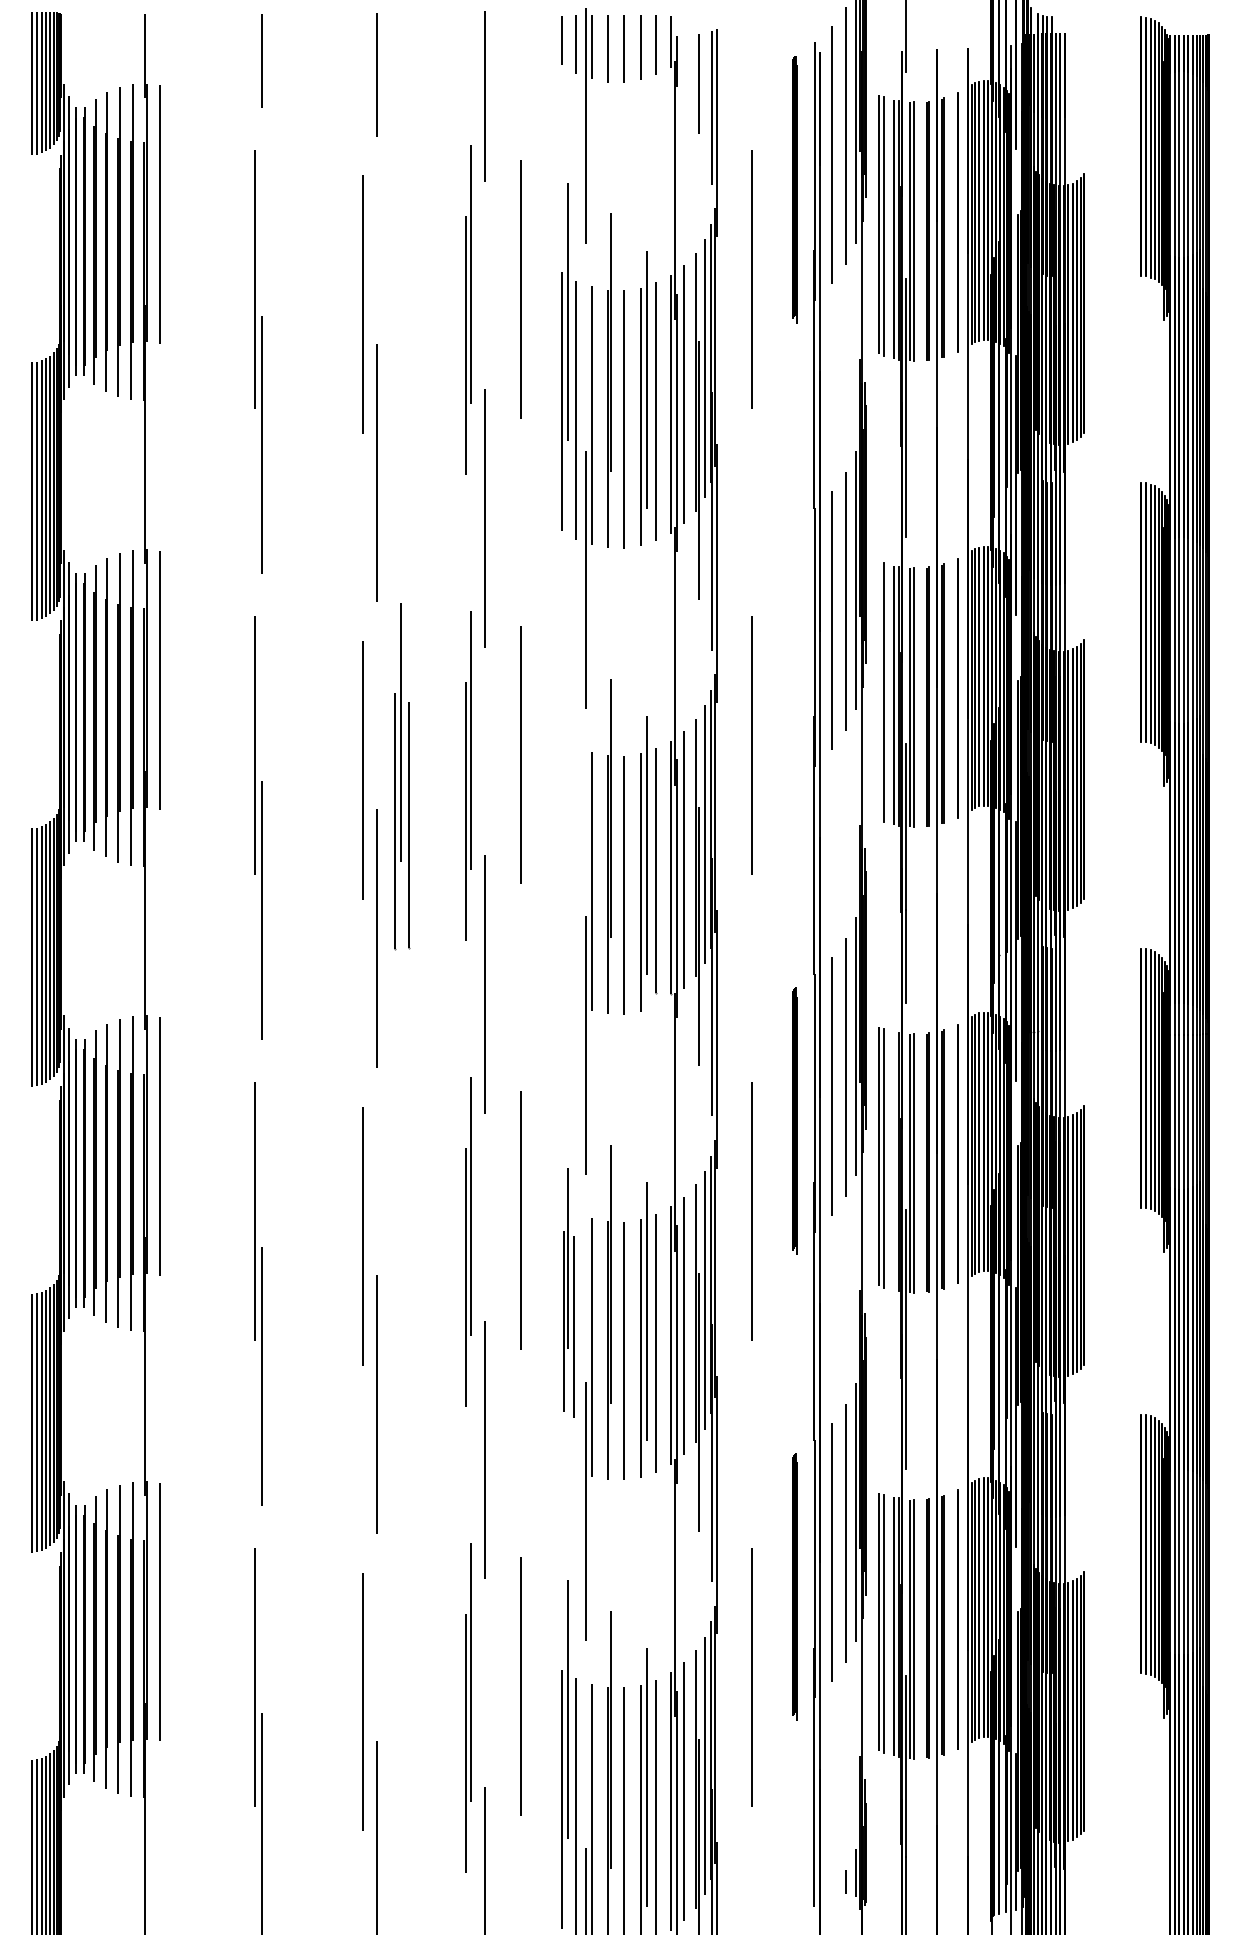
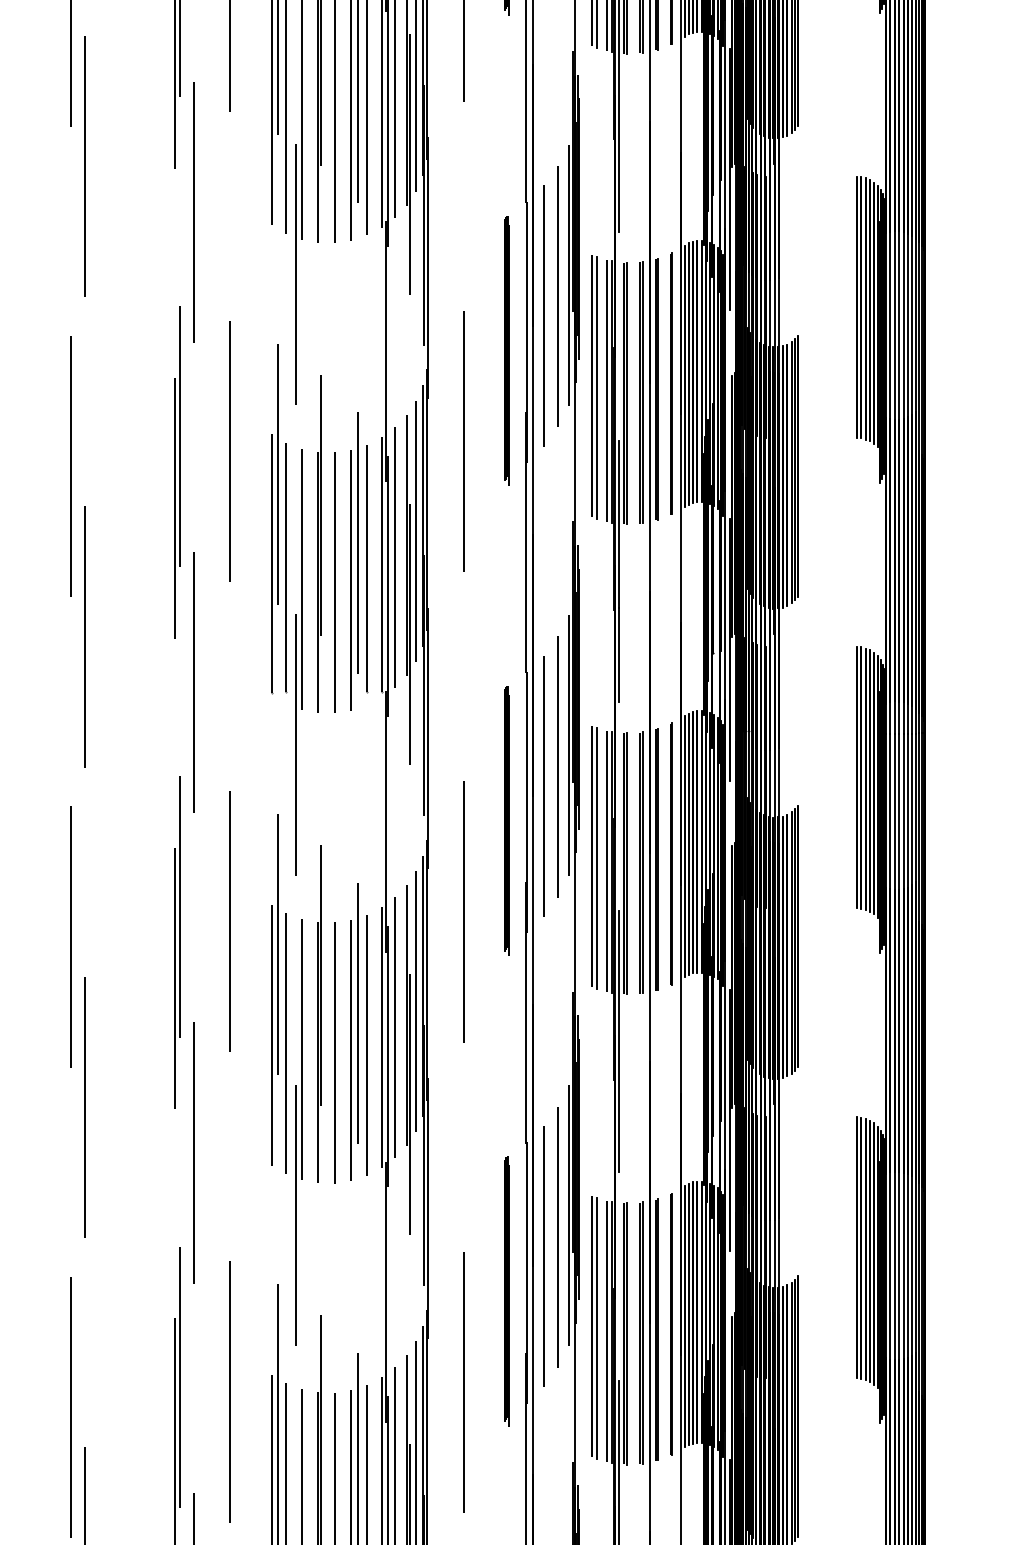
part: (794, 655) -> (506, 350), added
line: (879, 689) -> (592, 385), added
part: (402, 776) -> (279, 518), moved
line: (894, 1160) -> (607, 860), added
part: (568, 1292) -> (278, 993), size x1.43

